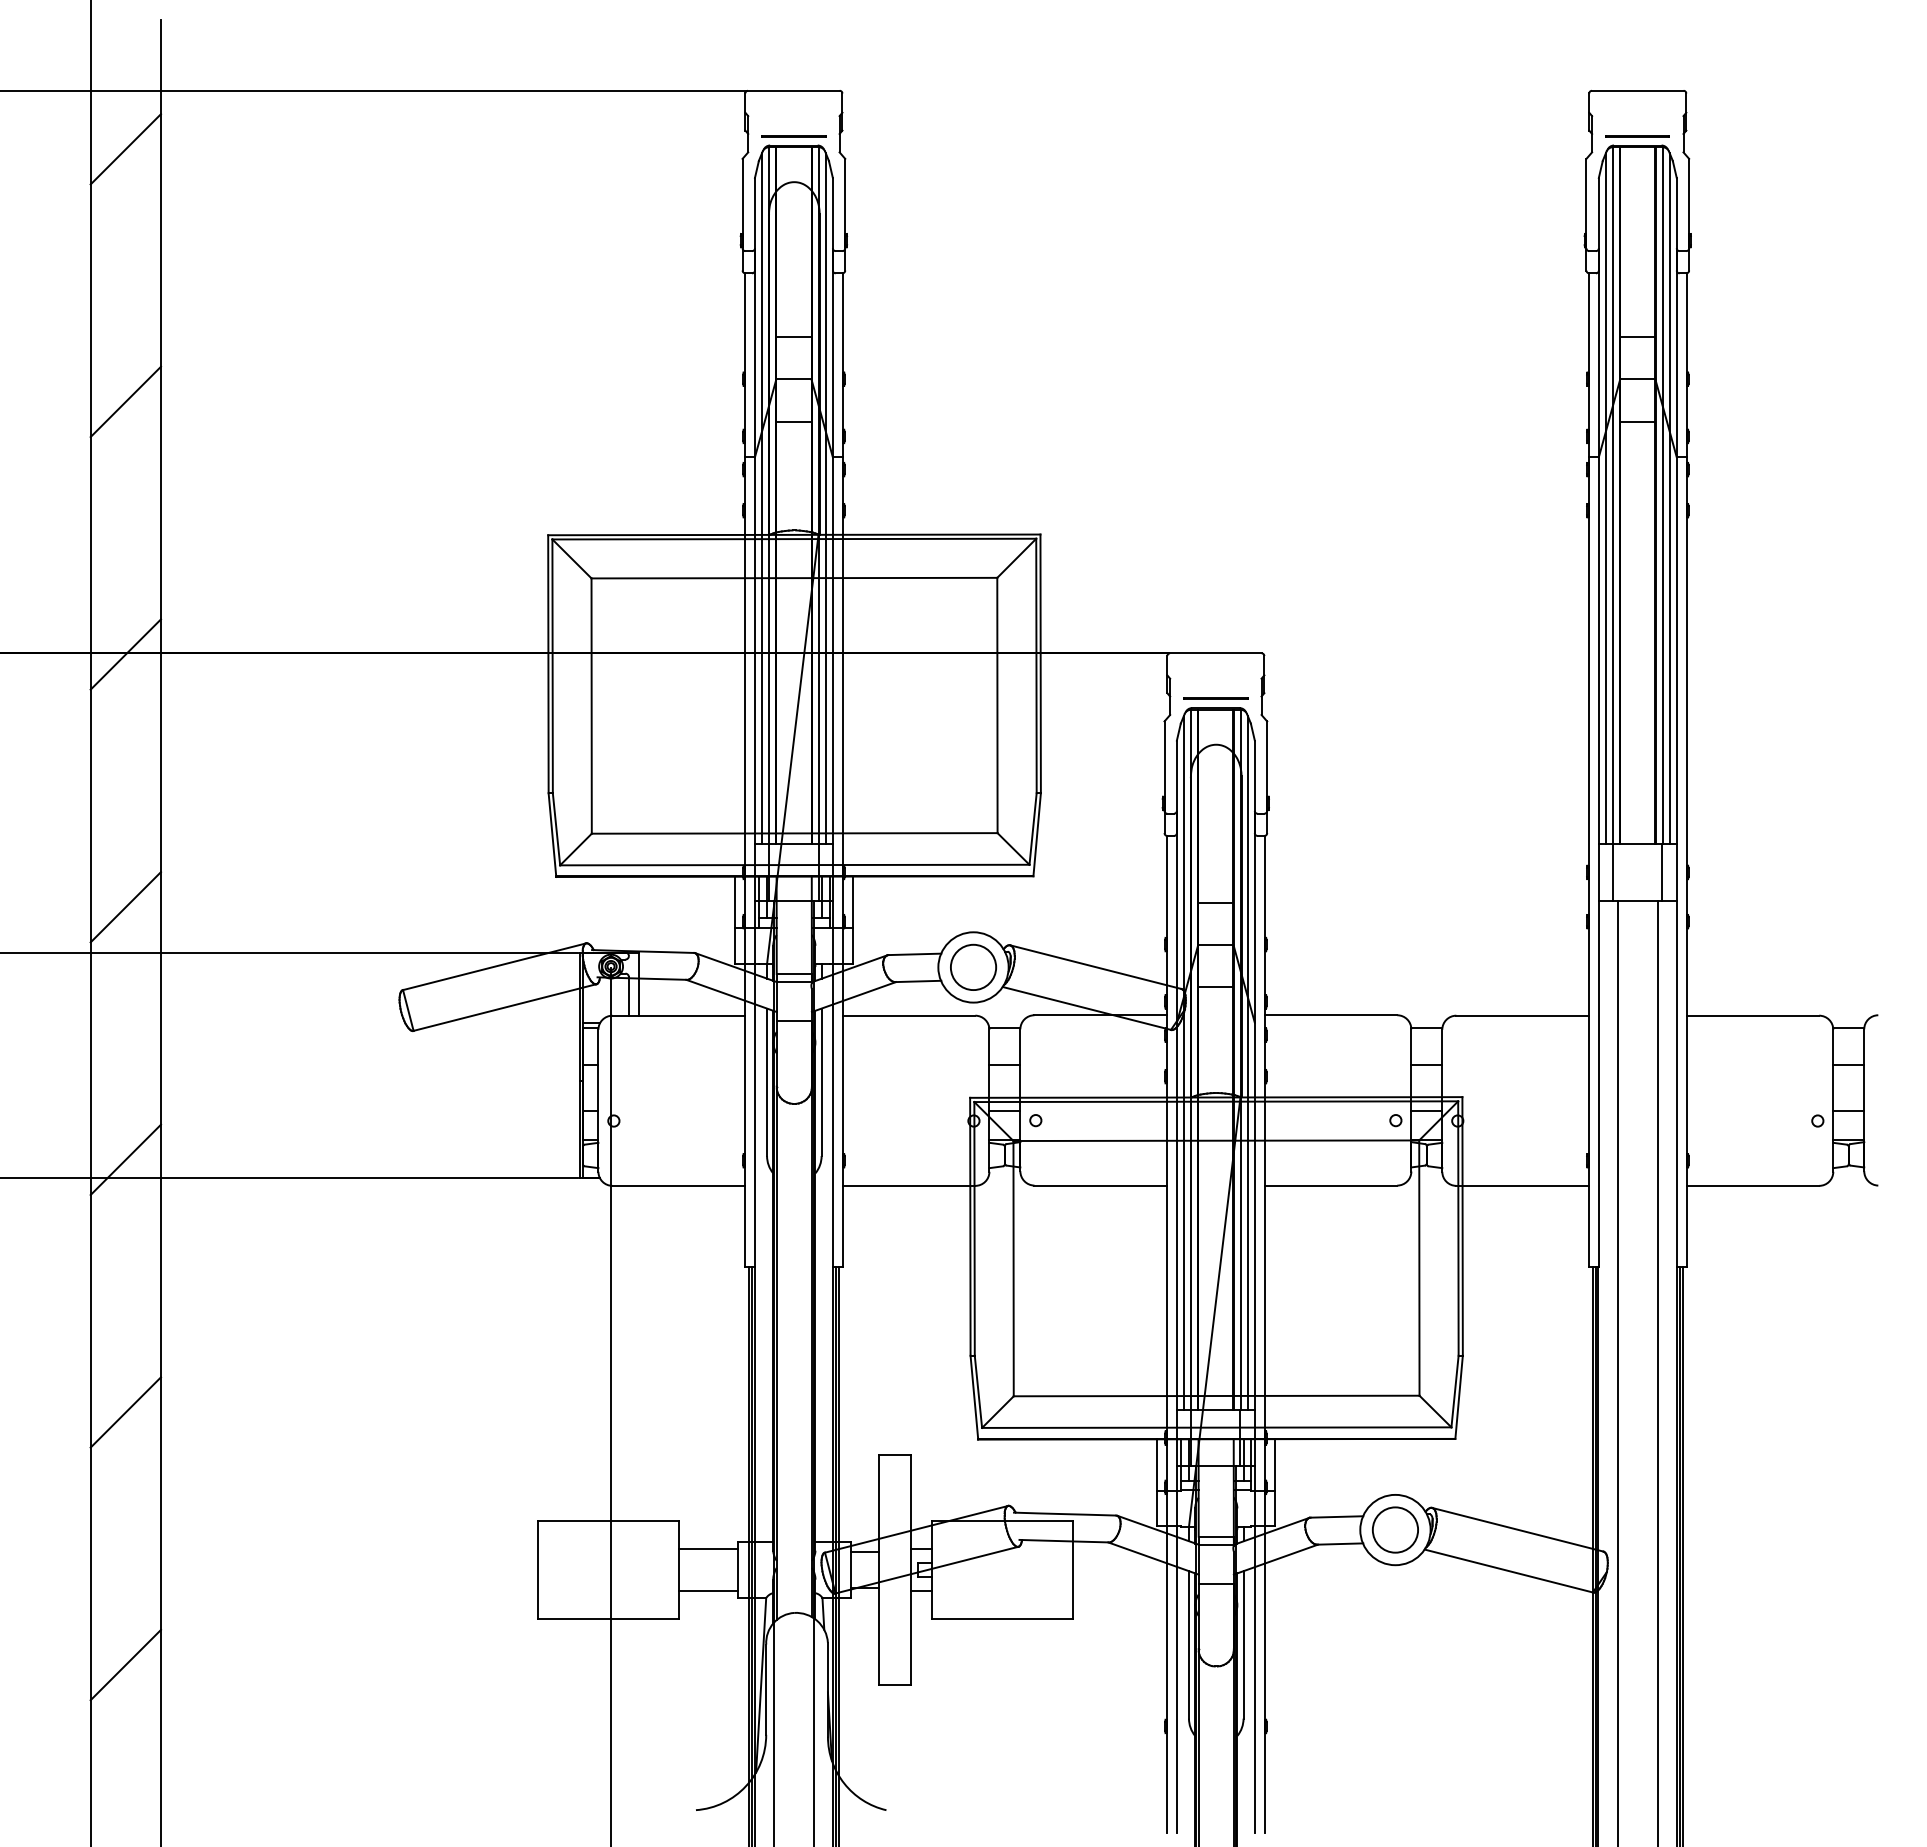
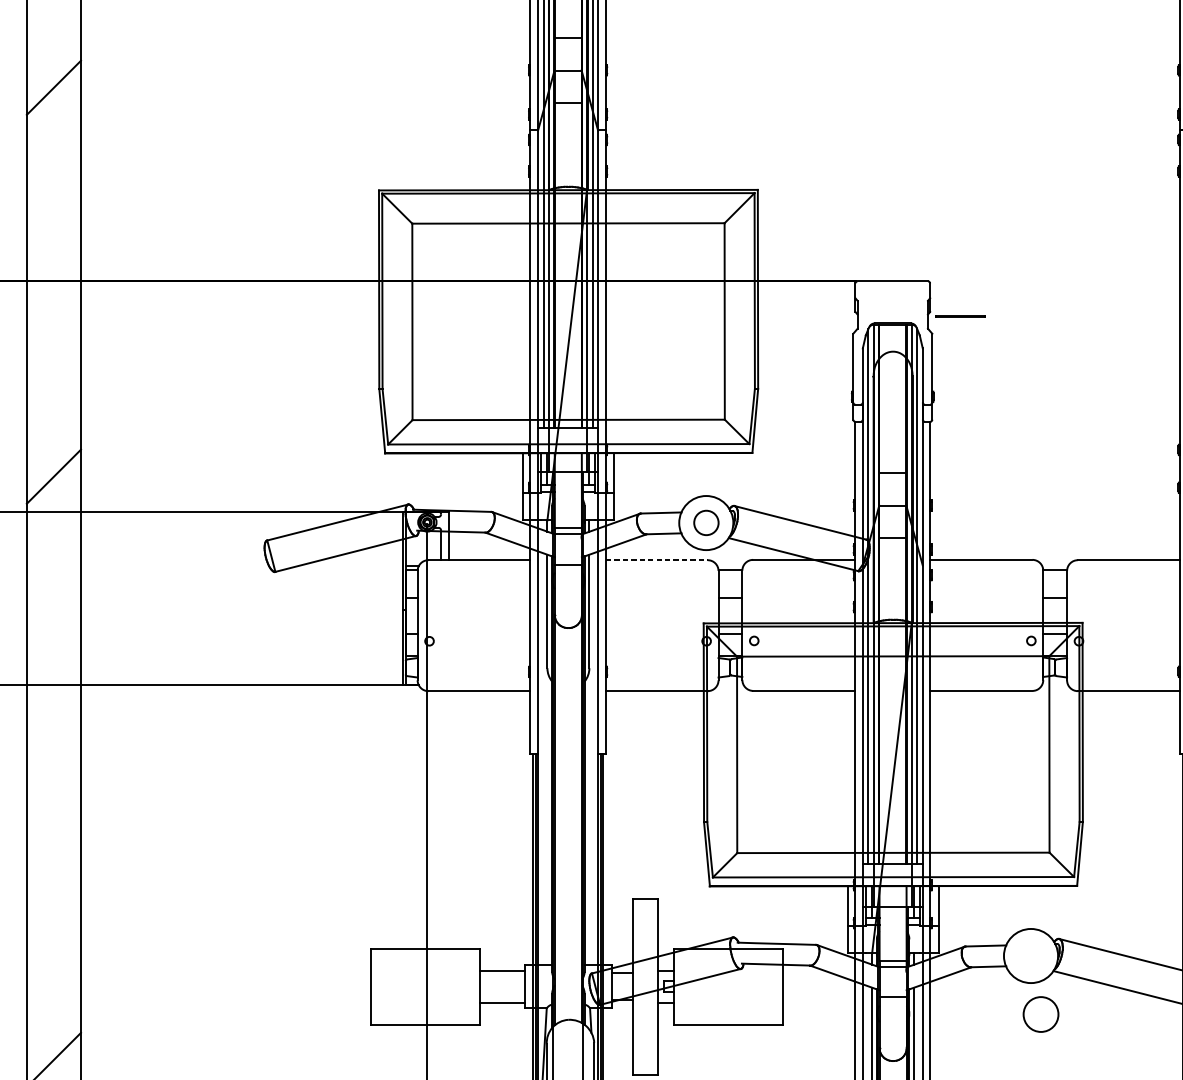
line: (125, 654) -> (53, 282), removed
line: (1215, 698) -> (960, 316), moved
circle: (973, 966) -> (706, 522), size x0.7
line: (909, 1015) -> (657, 560), solid -> dashed
line: (125, 1159) -> (53, 670), removed
line: (125, 1412) -> (53, 865), removed
circle: (1395, 1529) -> (1041, 1014), moved

